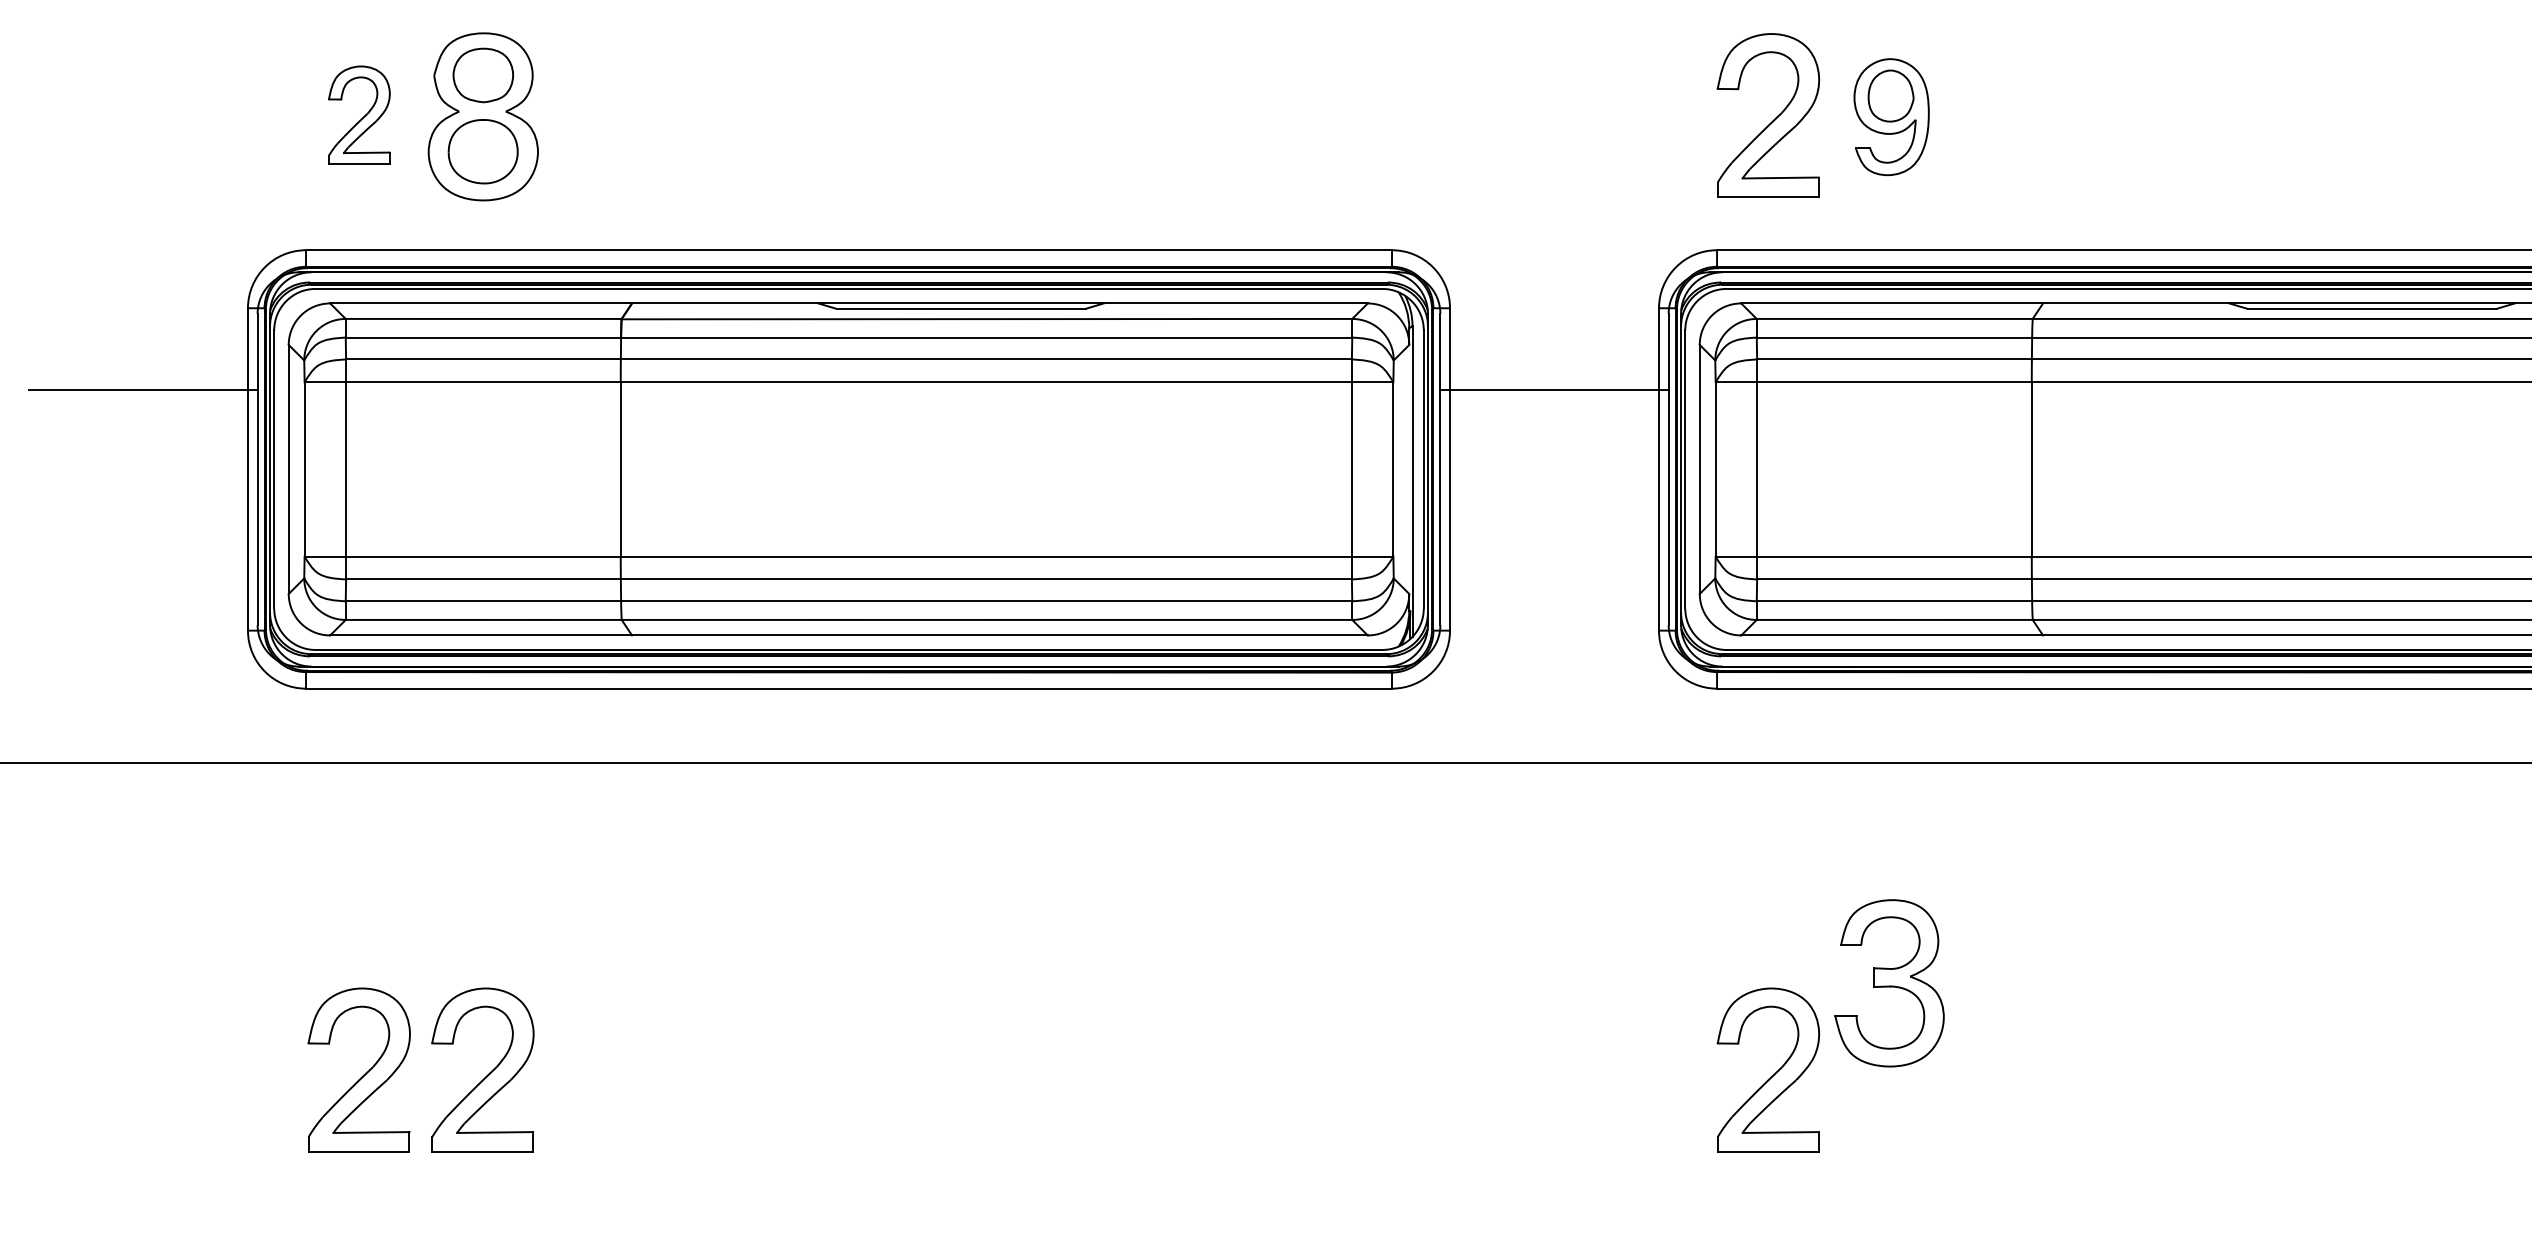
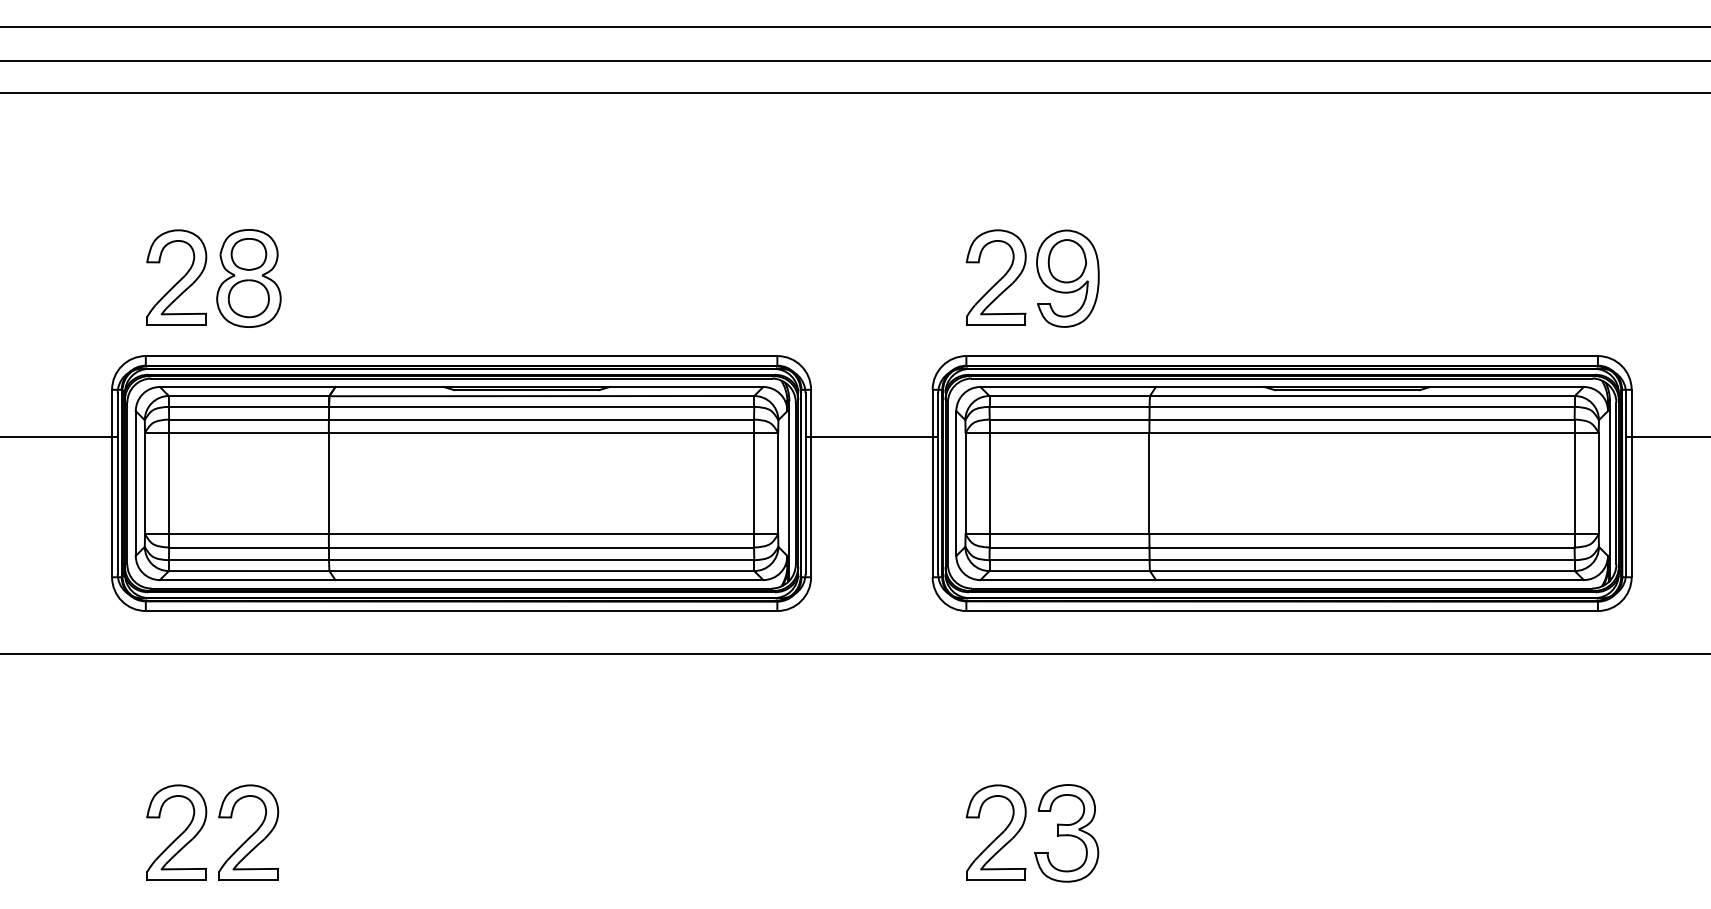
part: (358, 115) -> (176, 277), size x1.67
part: (1890, 116) -> (1067, 278), size x1.43
part: (1889, 983) -> (1066, 833), moved

